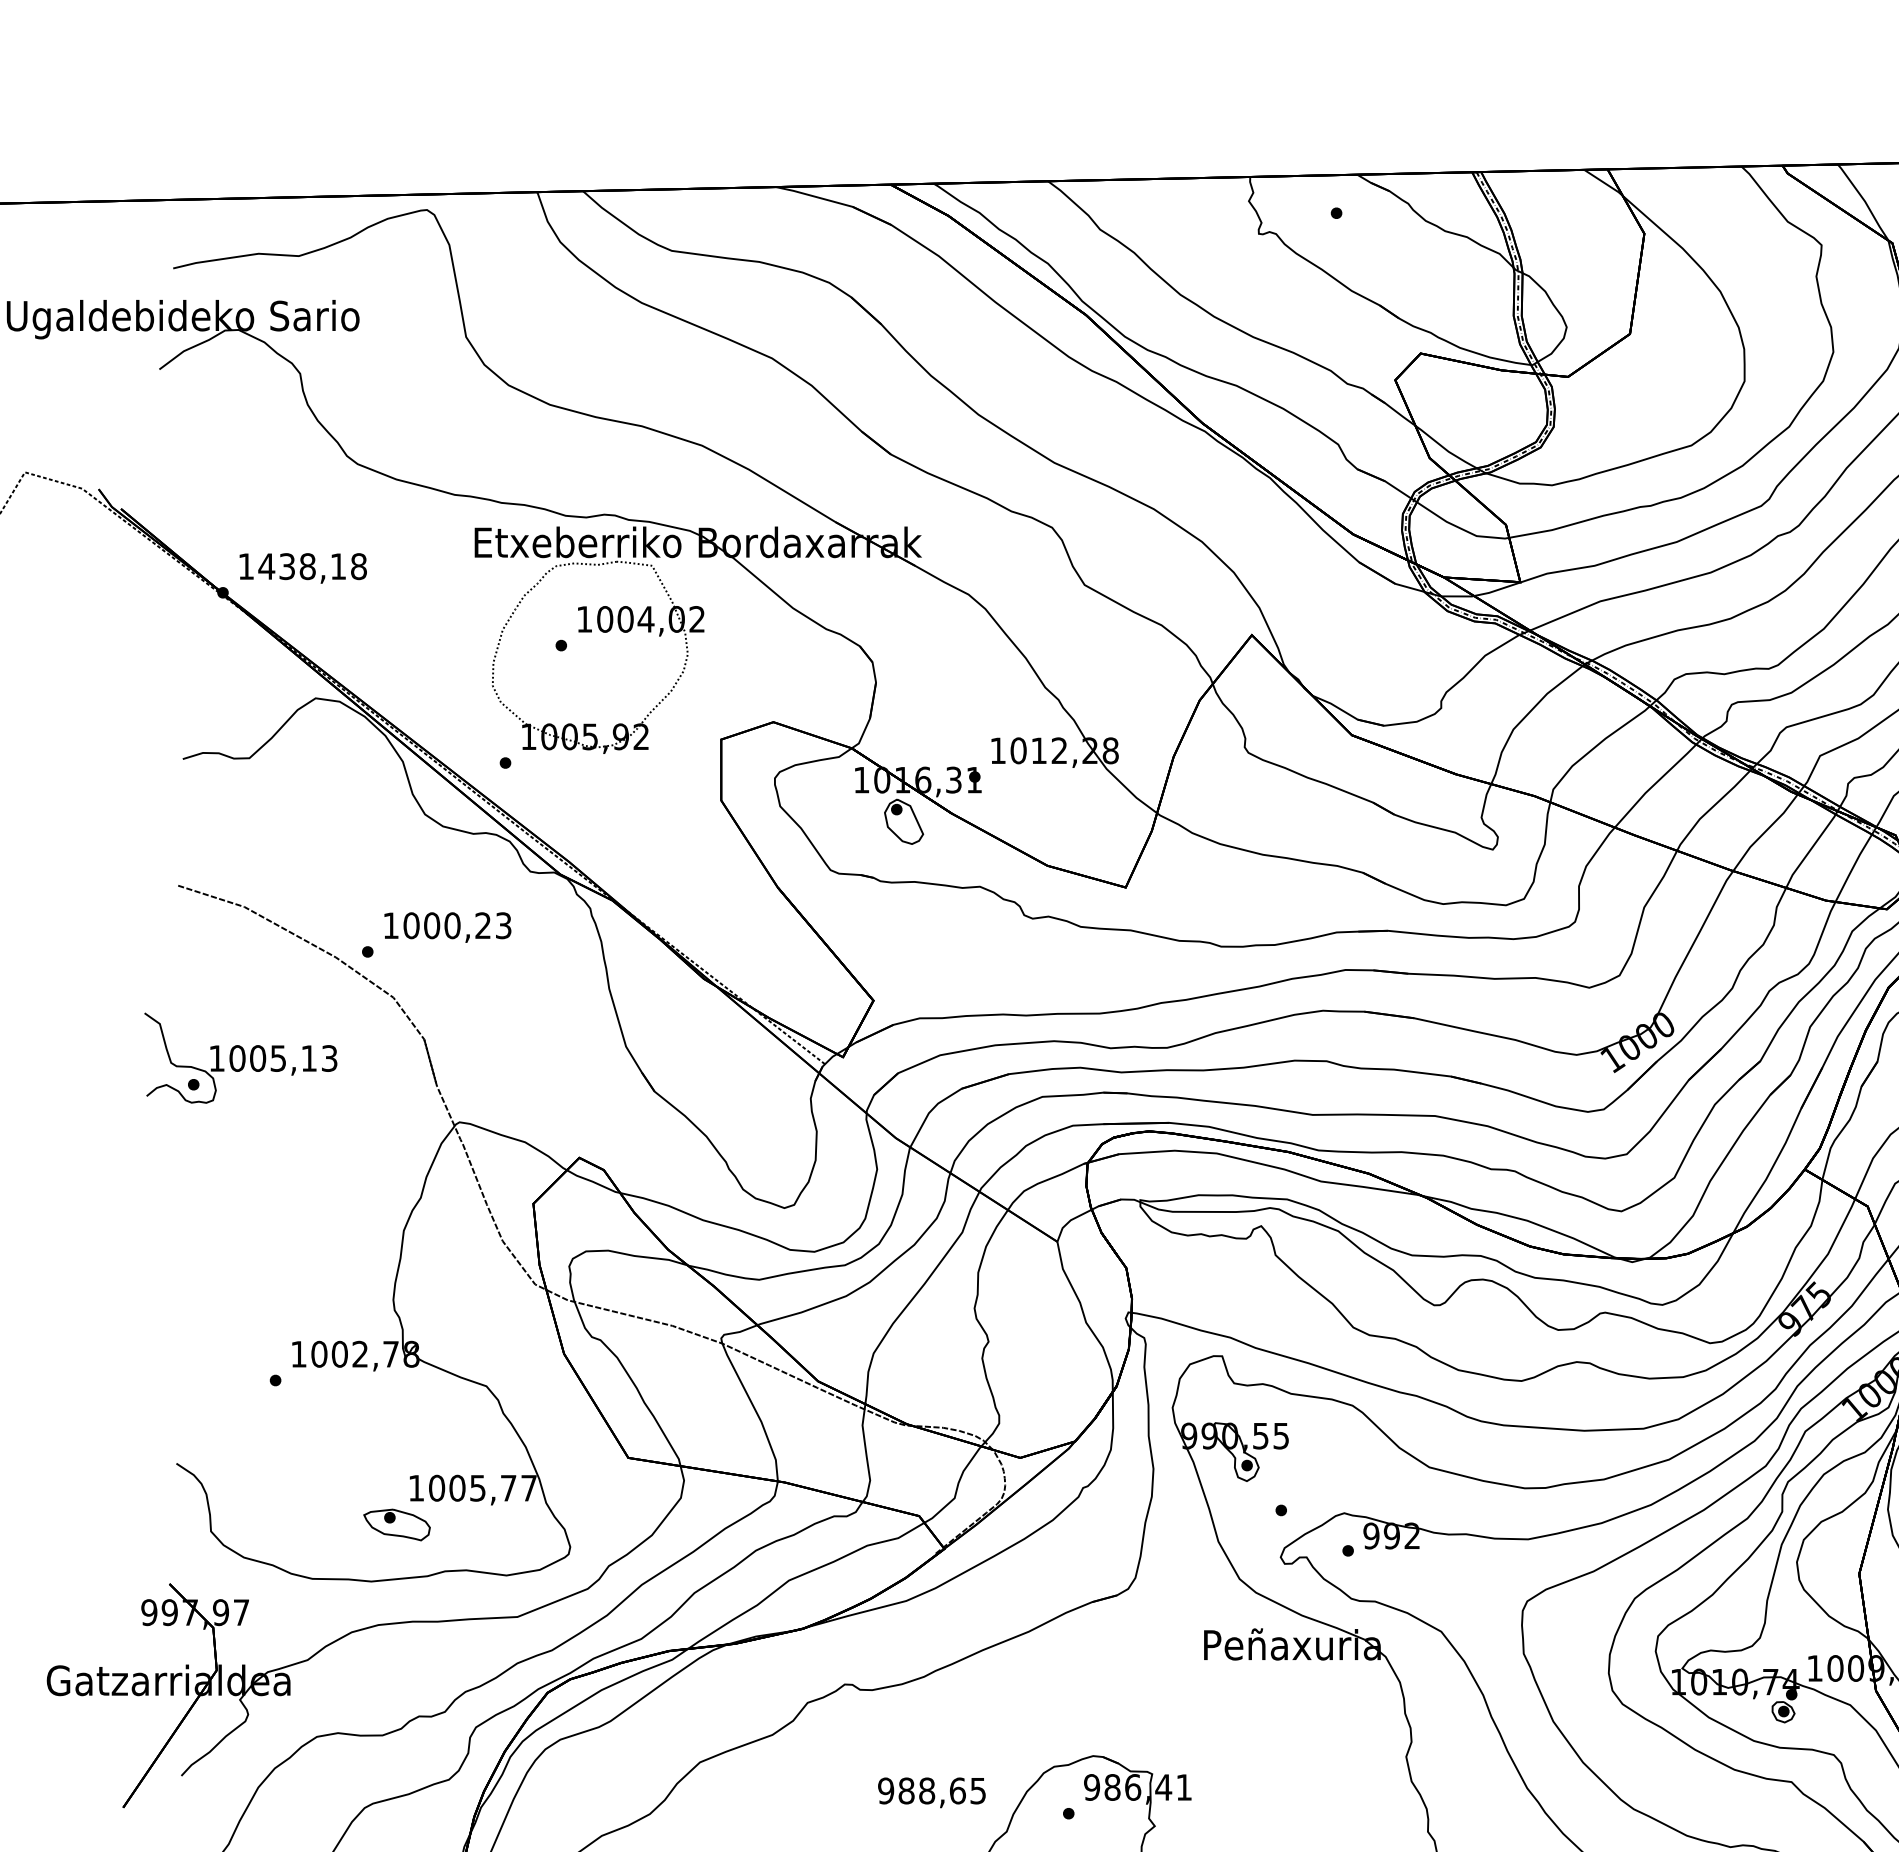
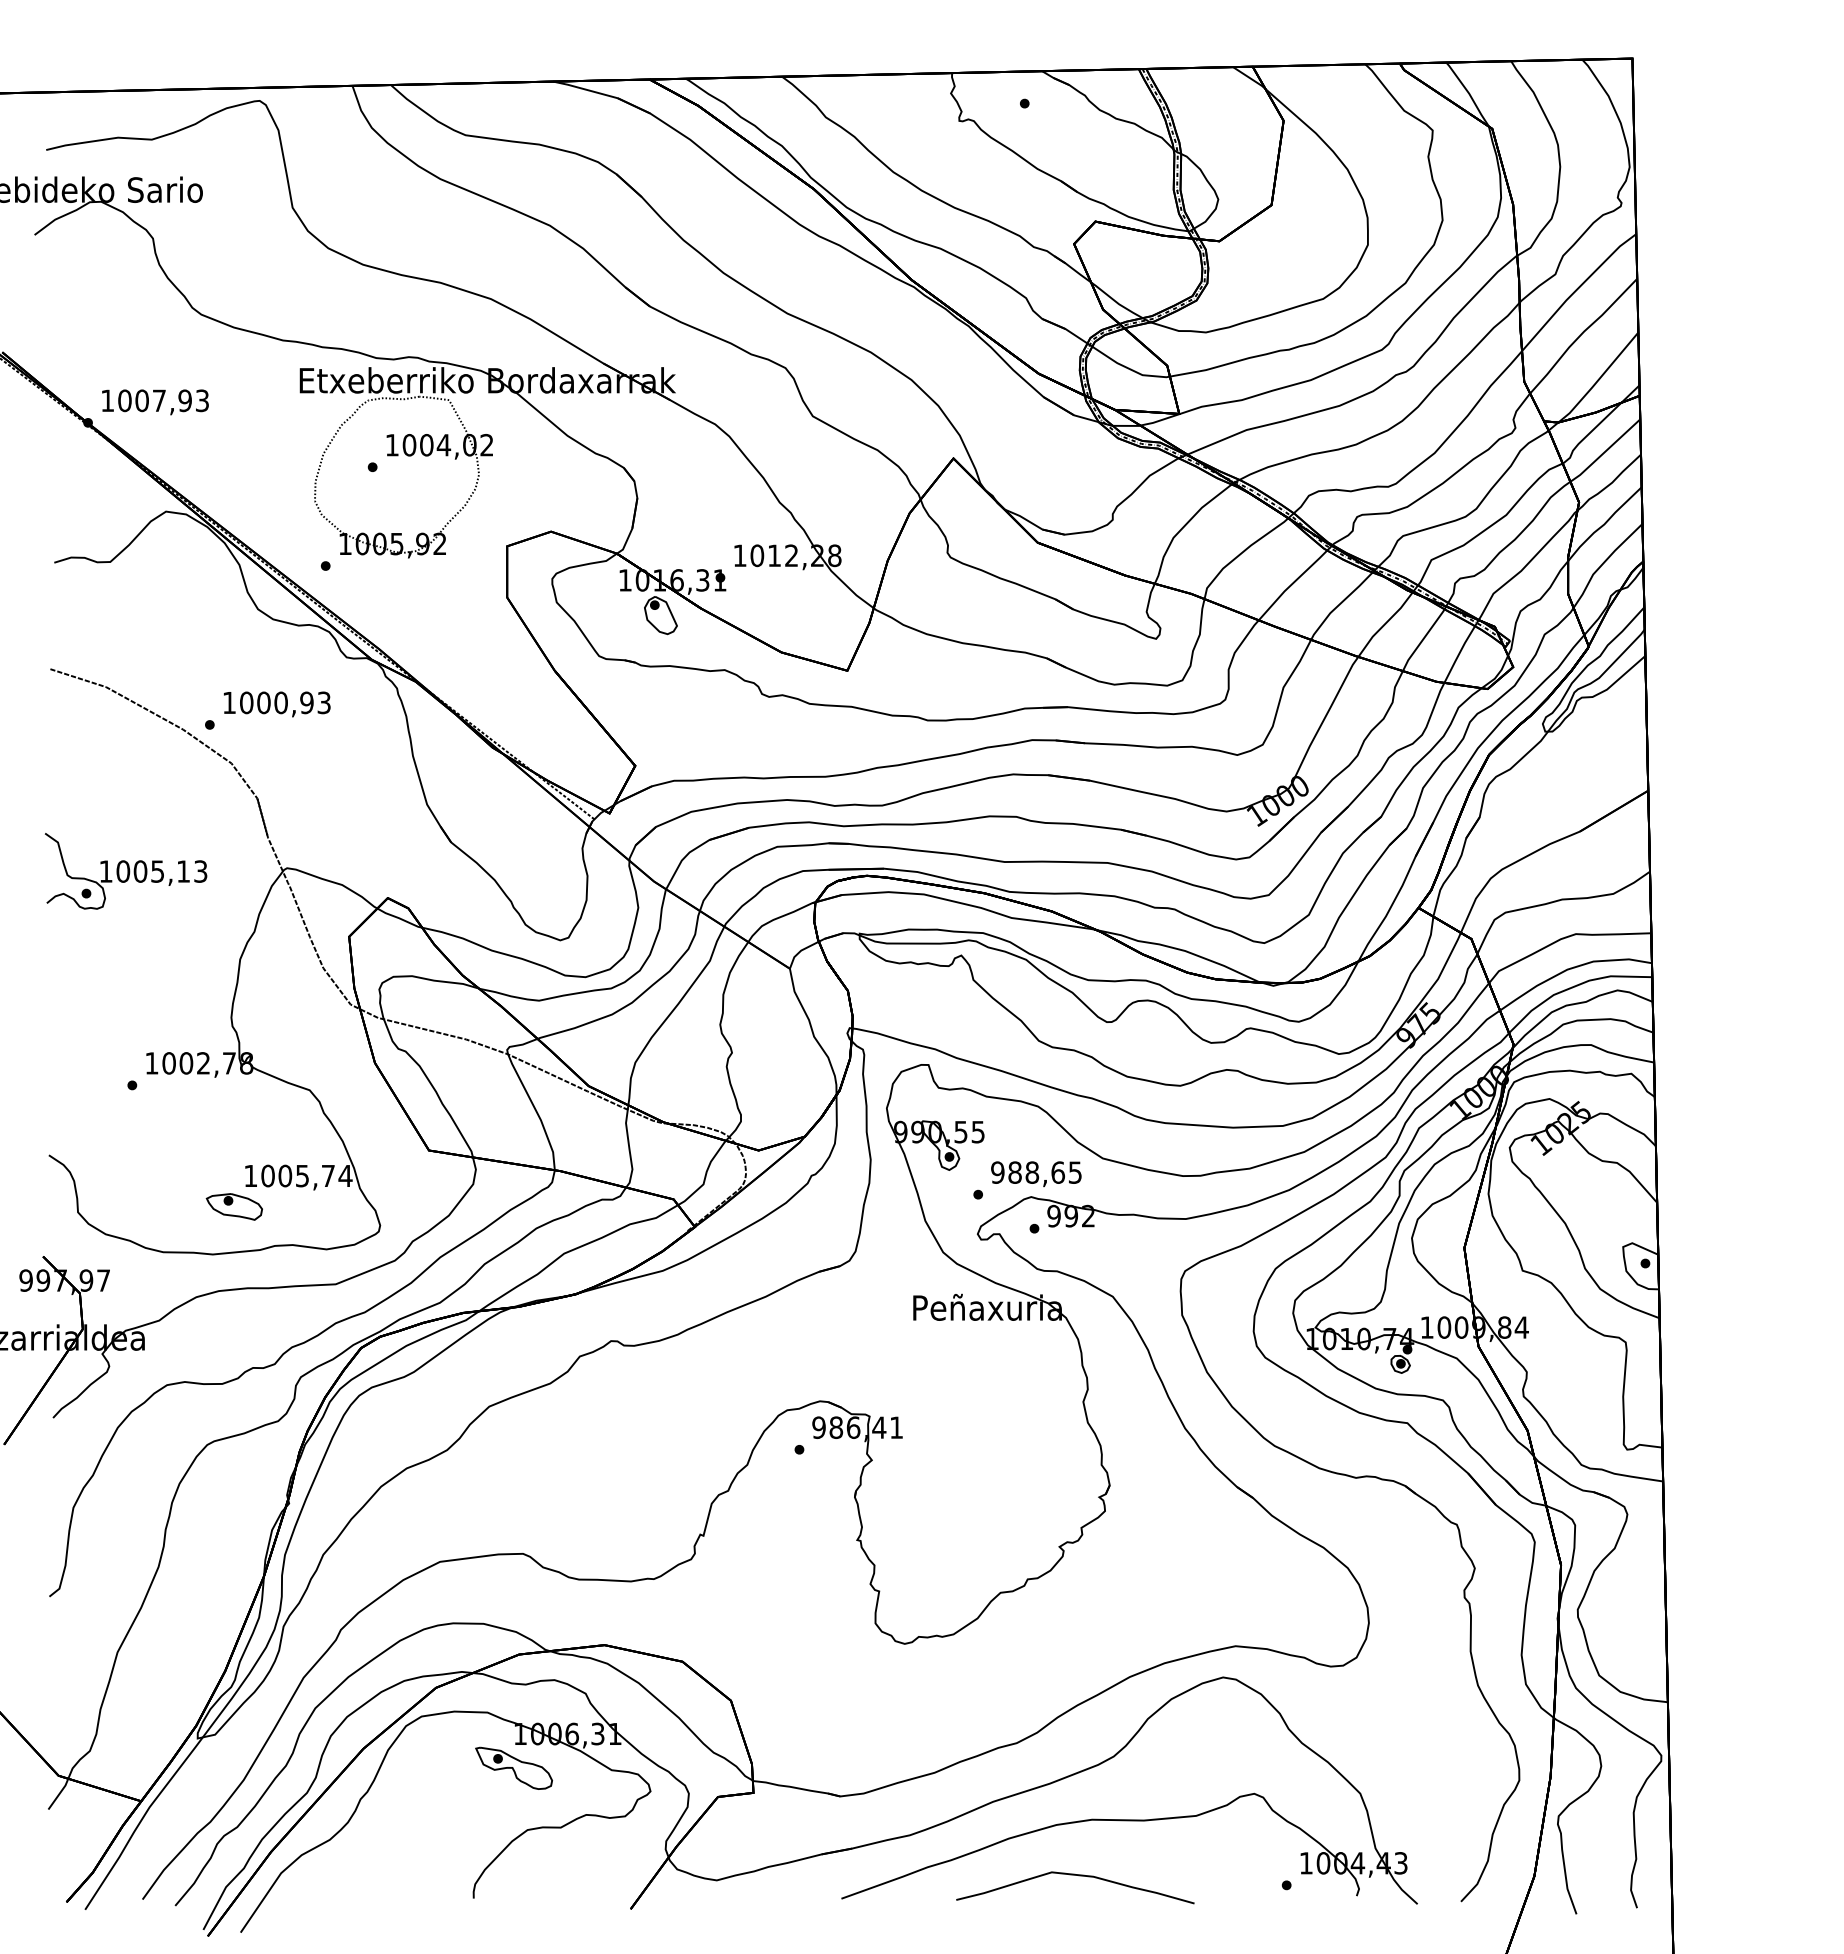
text: (312, 566) -> (163, 400), 1438,18 -> 1007,93
text: (482, 925) -> (306, 702), 1000,23 -> 1000,93
part: (241, 1058) -> (126, 871), moved
text: (529, 1487) -> (345, 1175), 1005,77 -> 1005,74
text: (932, 1793) -> (1036, 1174), moved

